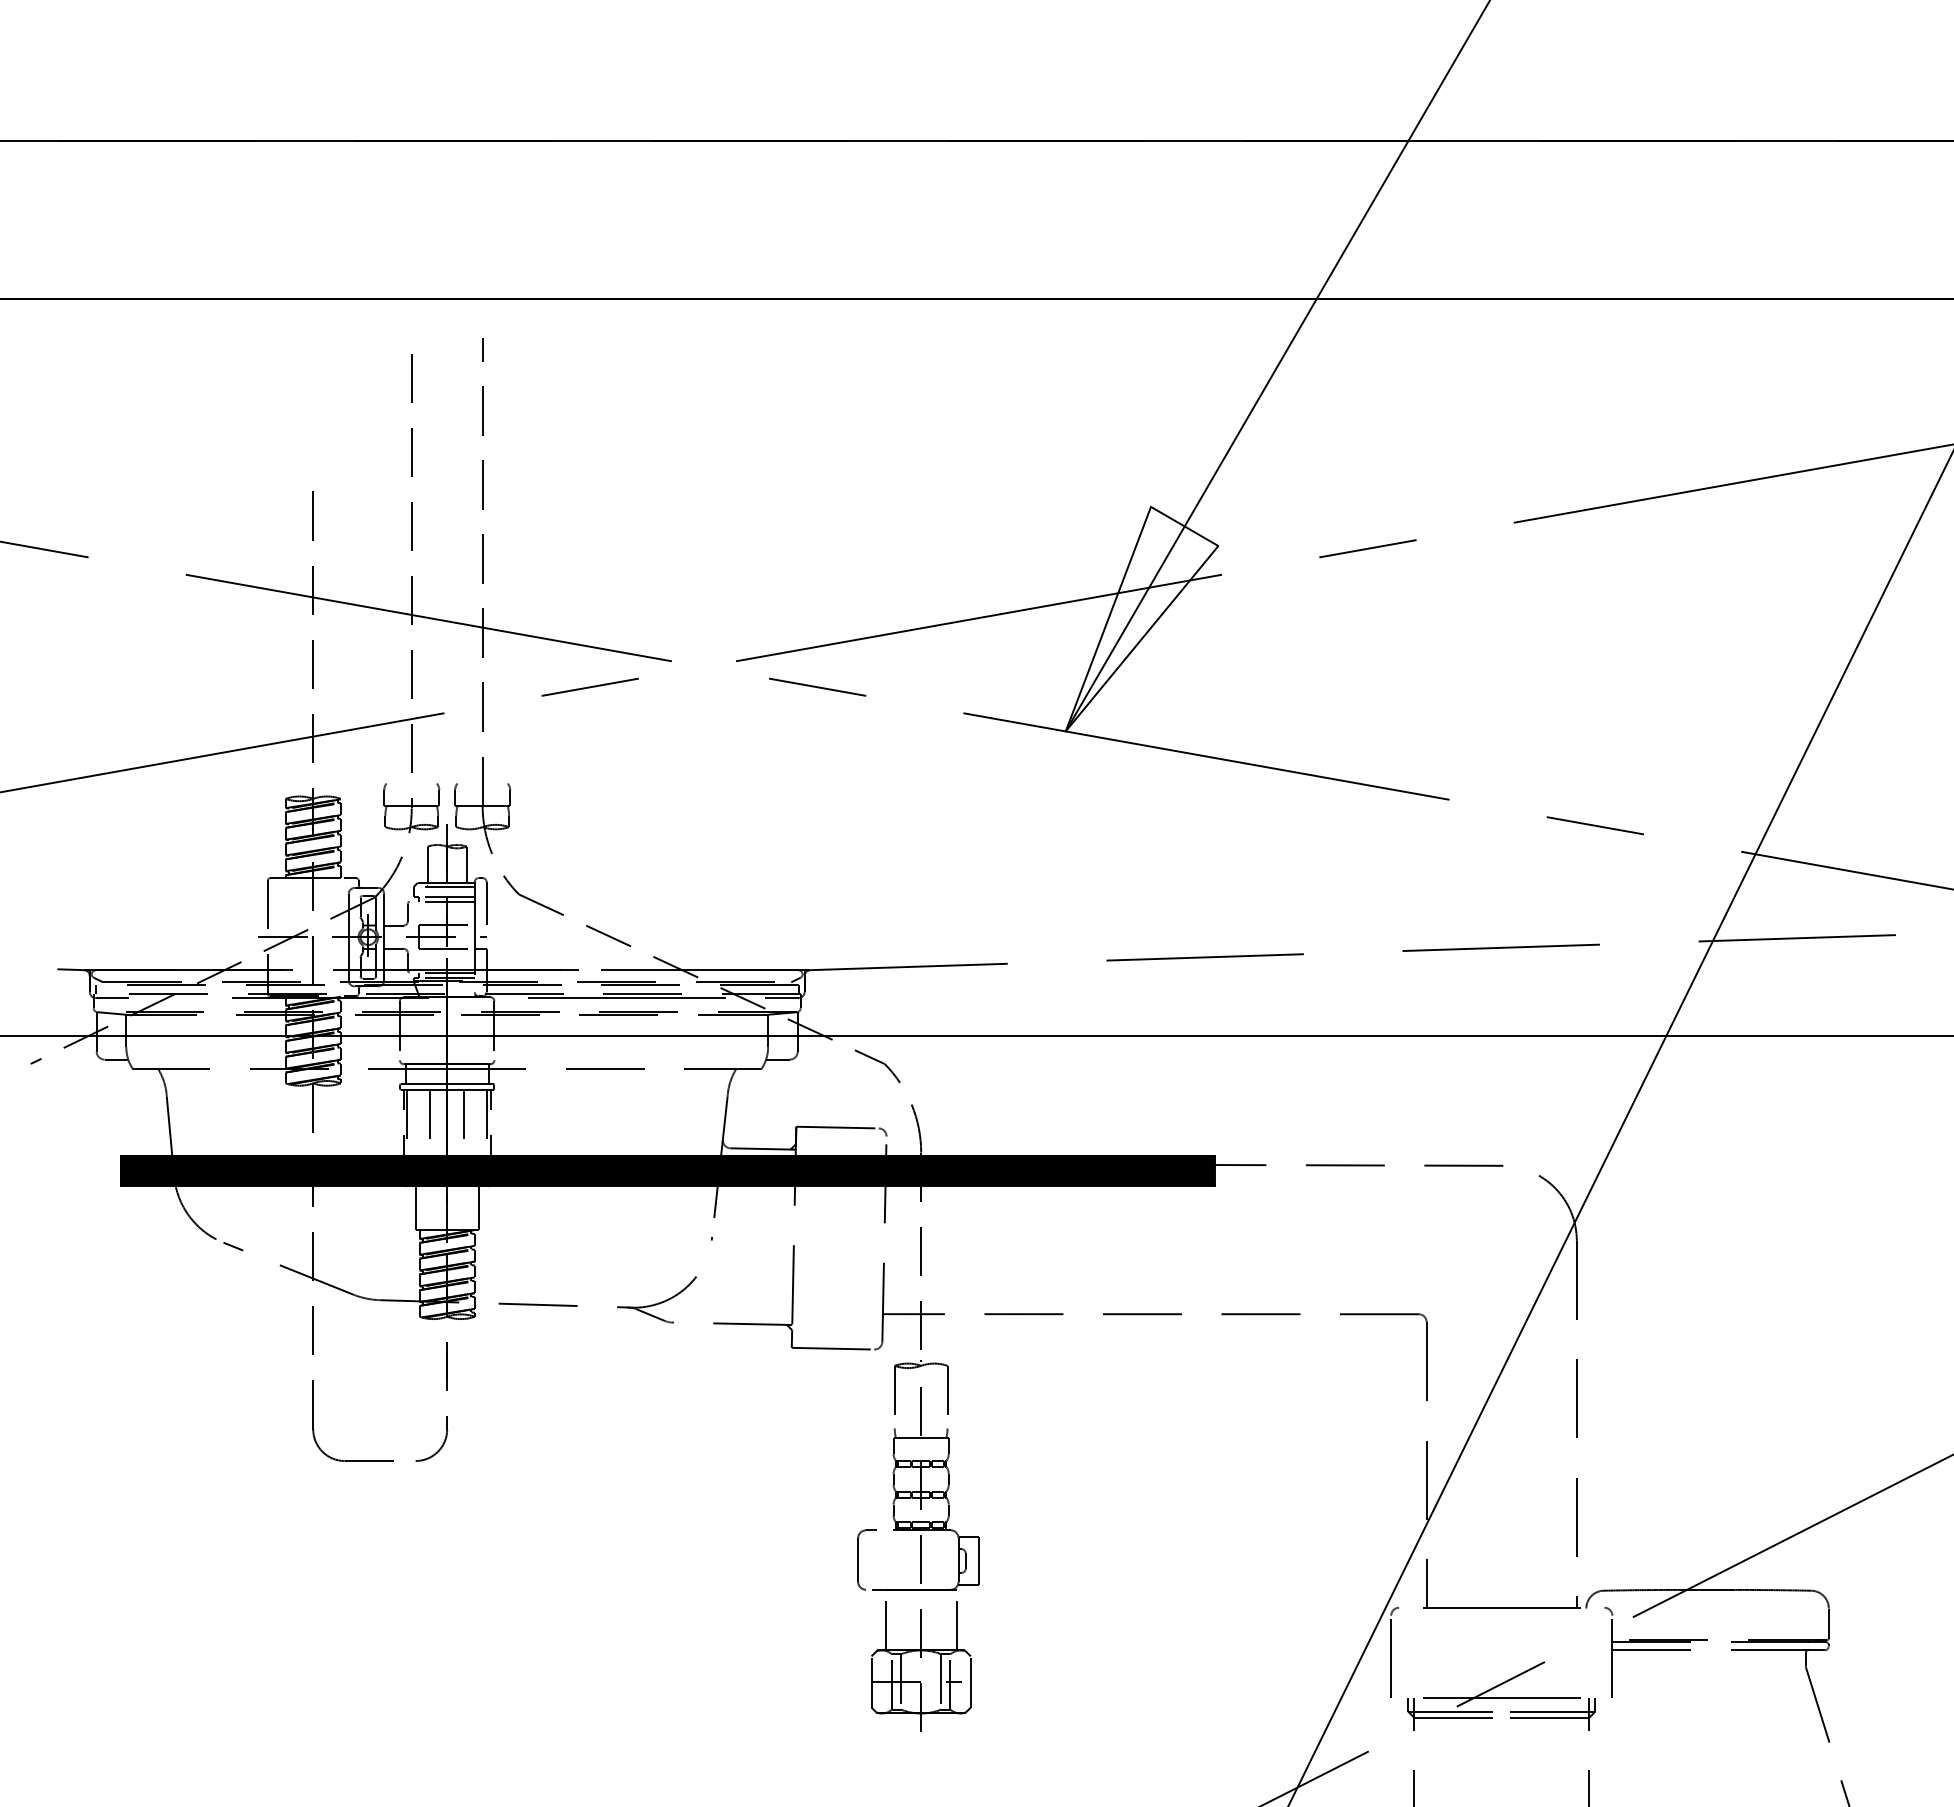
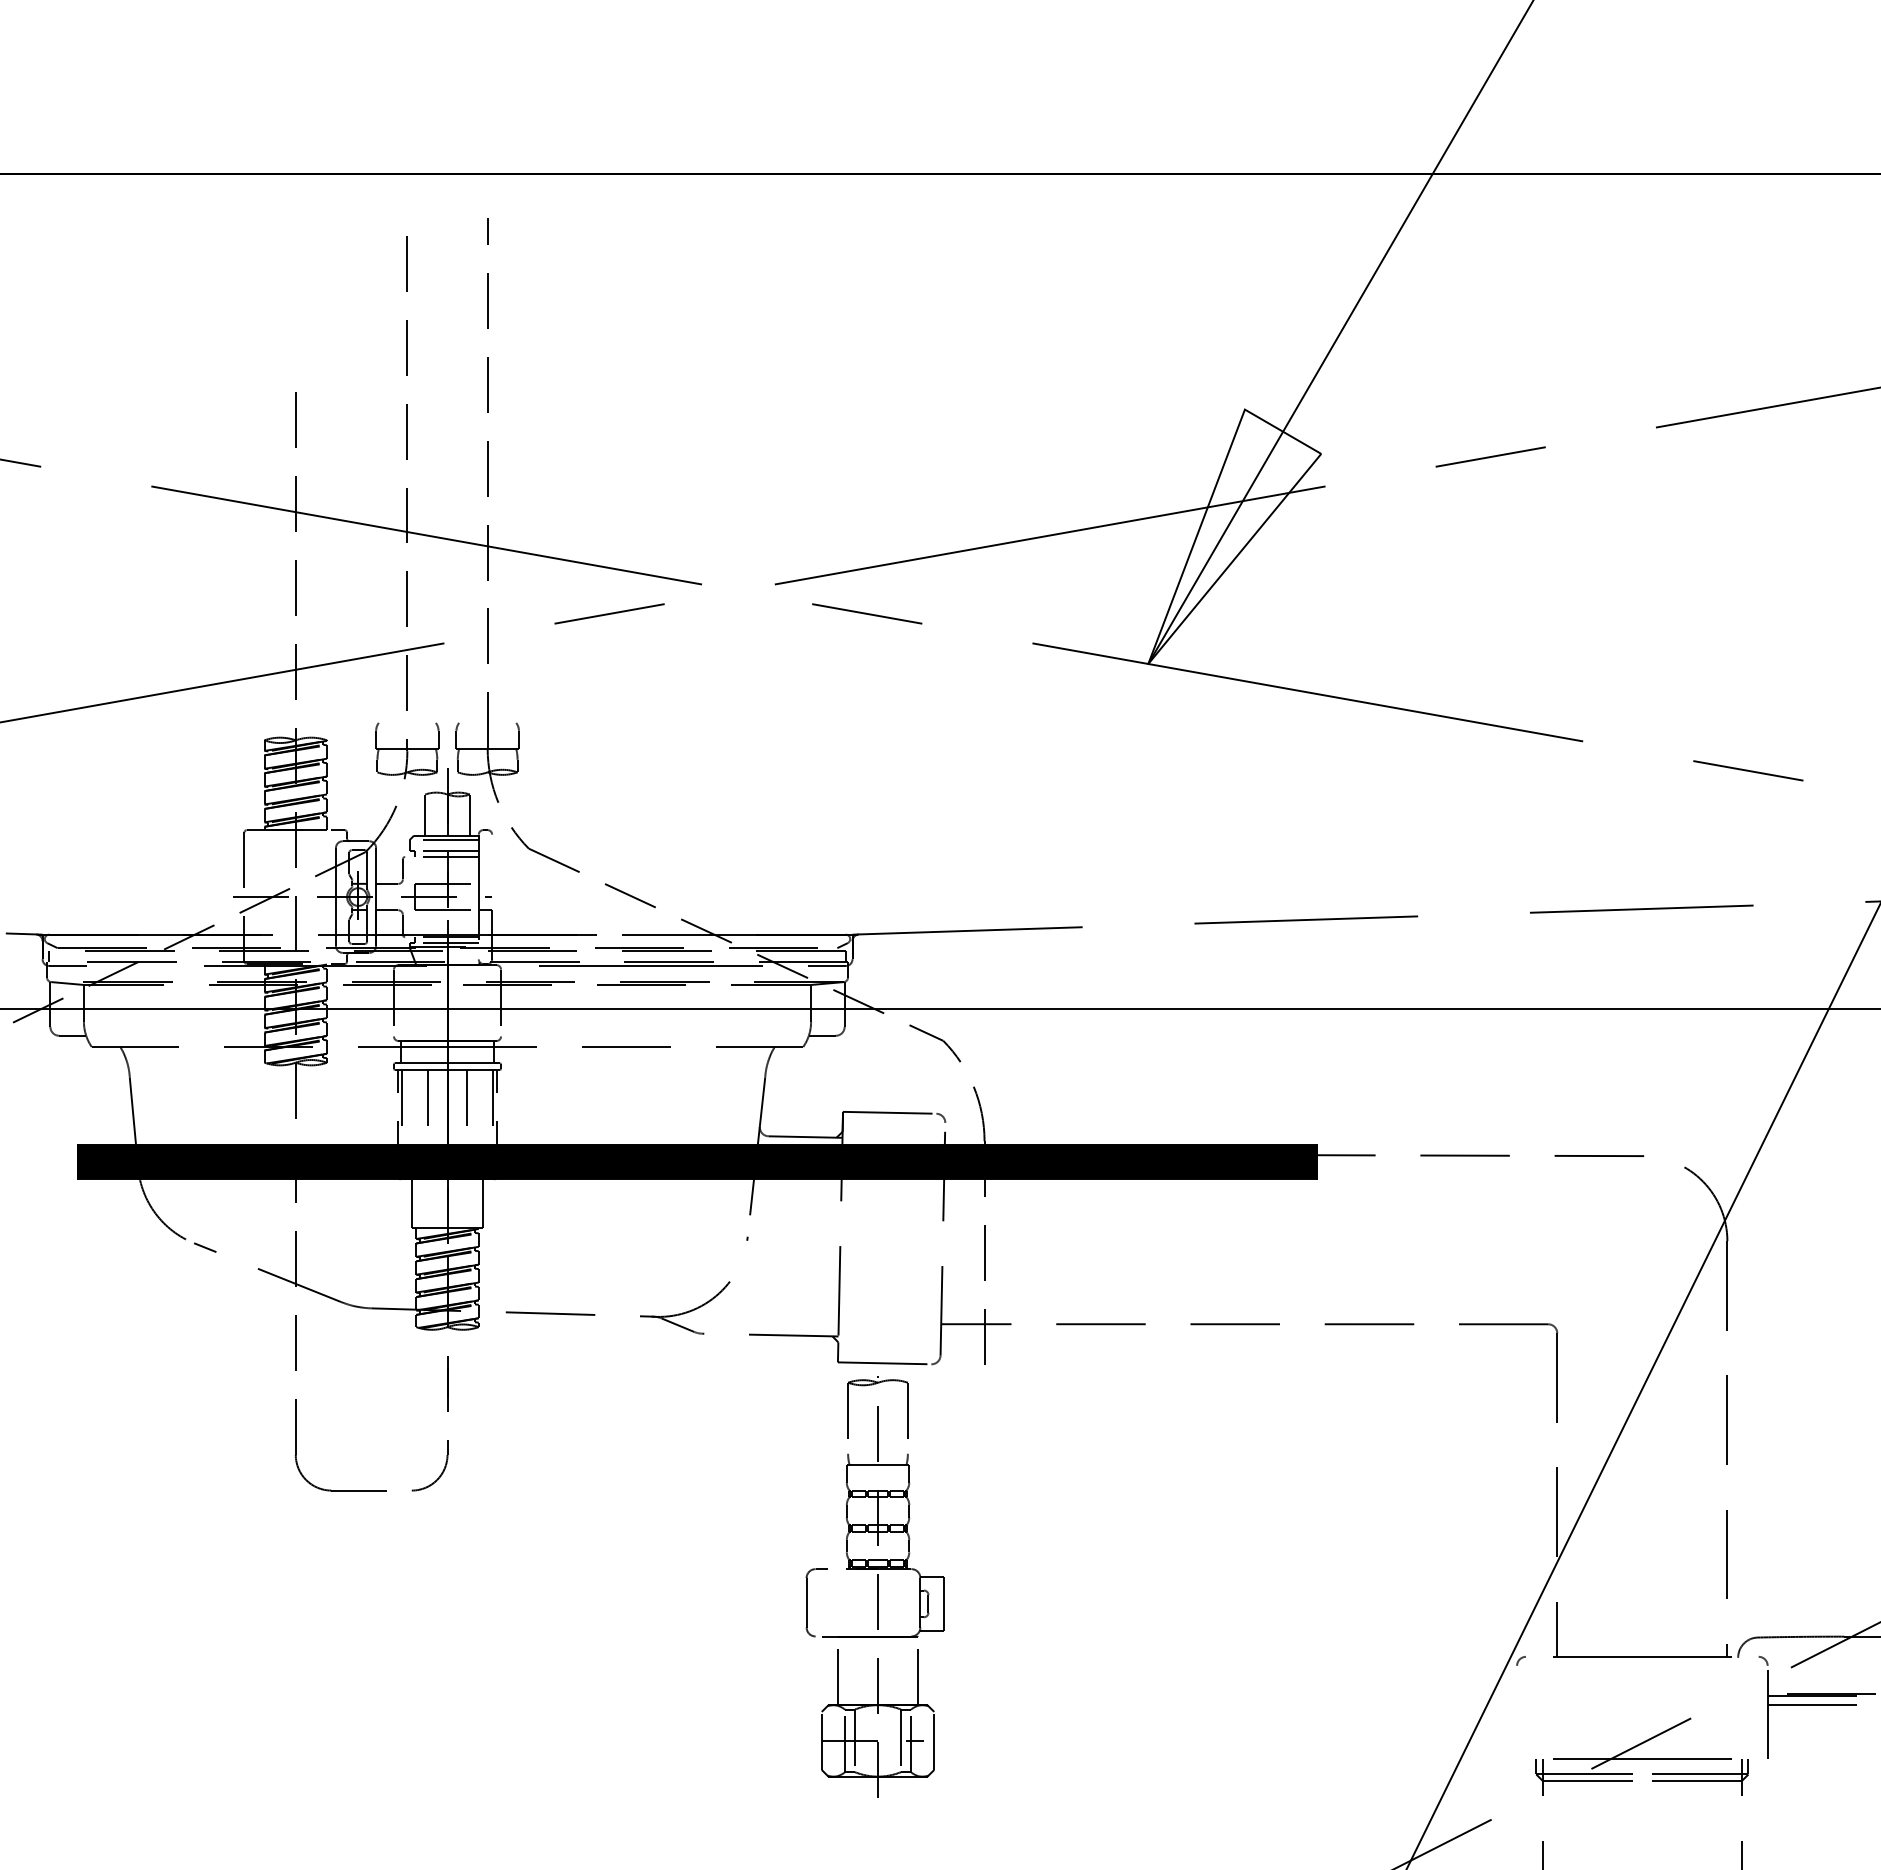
line: (486, 903) -> (492, 858), removed
part: (918, 1545) -> (875, 1586), moved
line: (1391, 1656) -> (1517, 1712), removed

